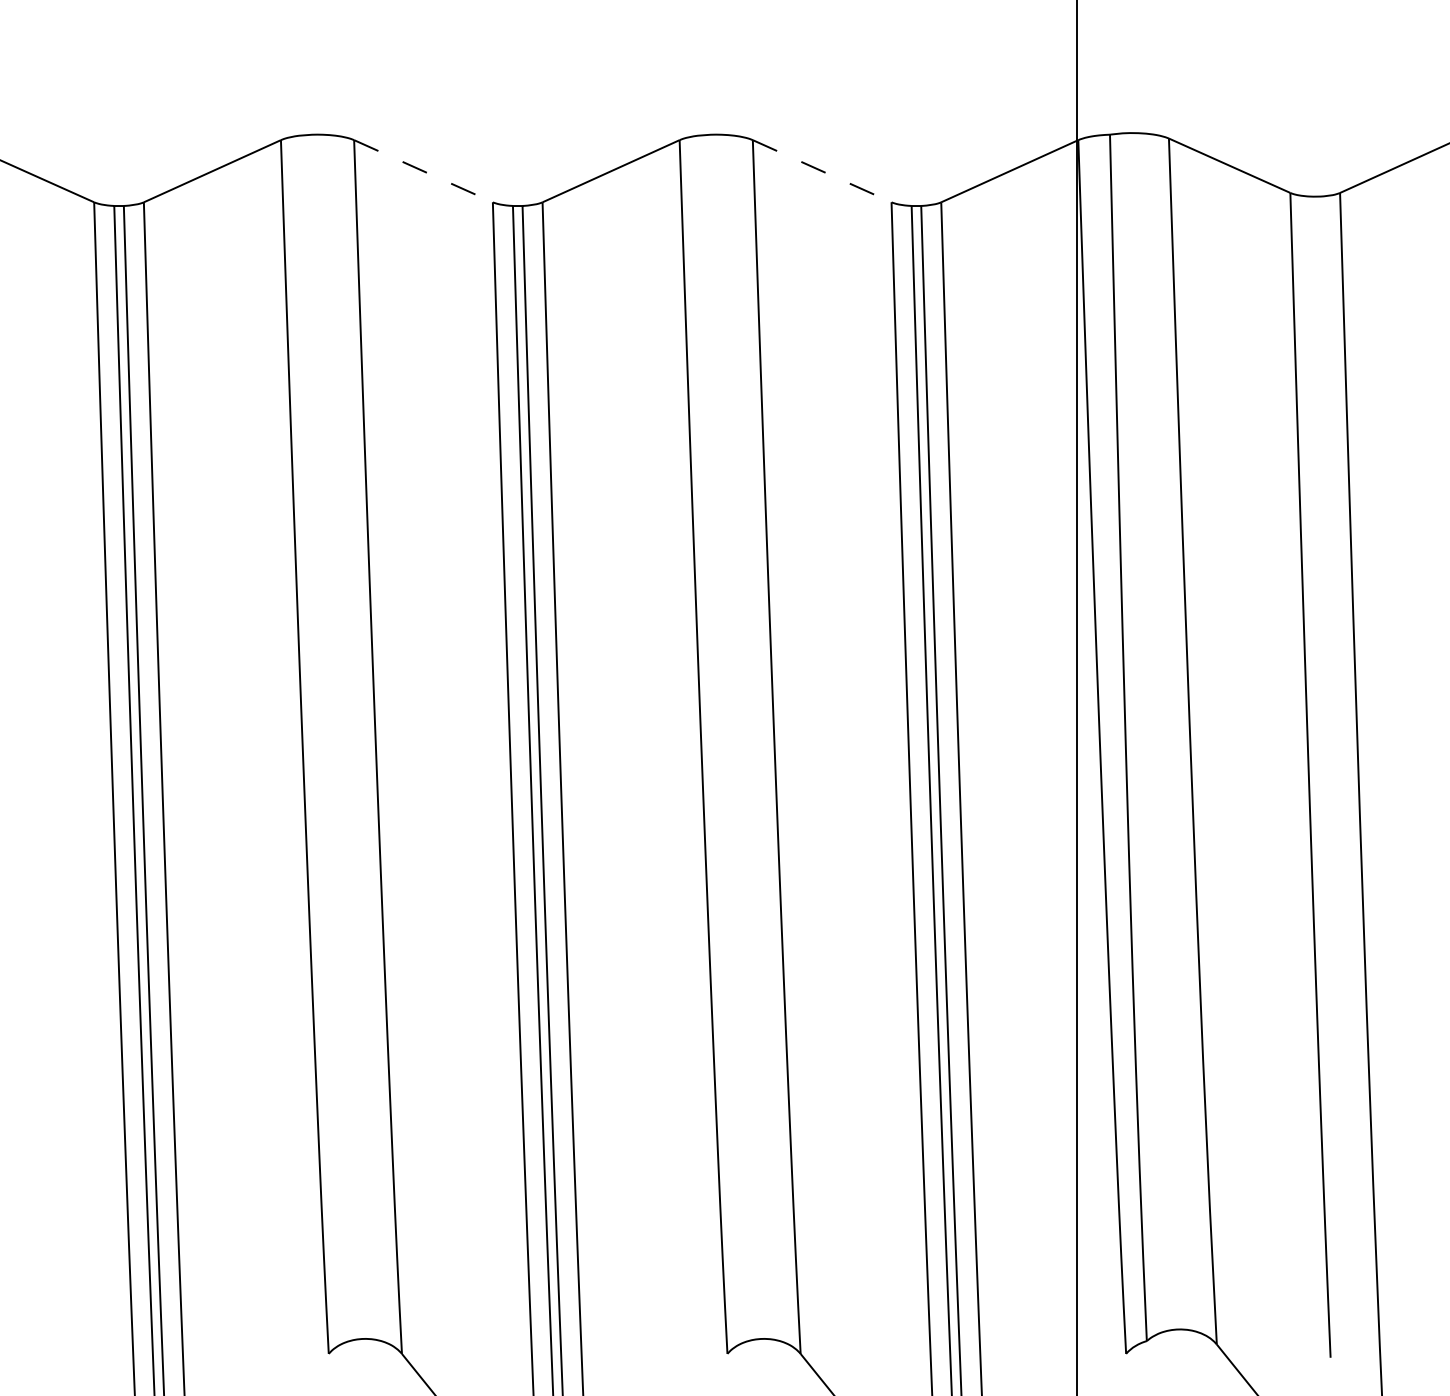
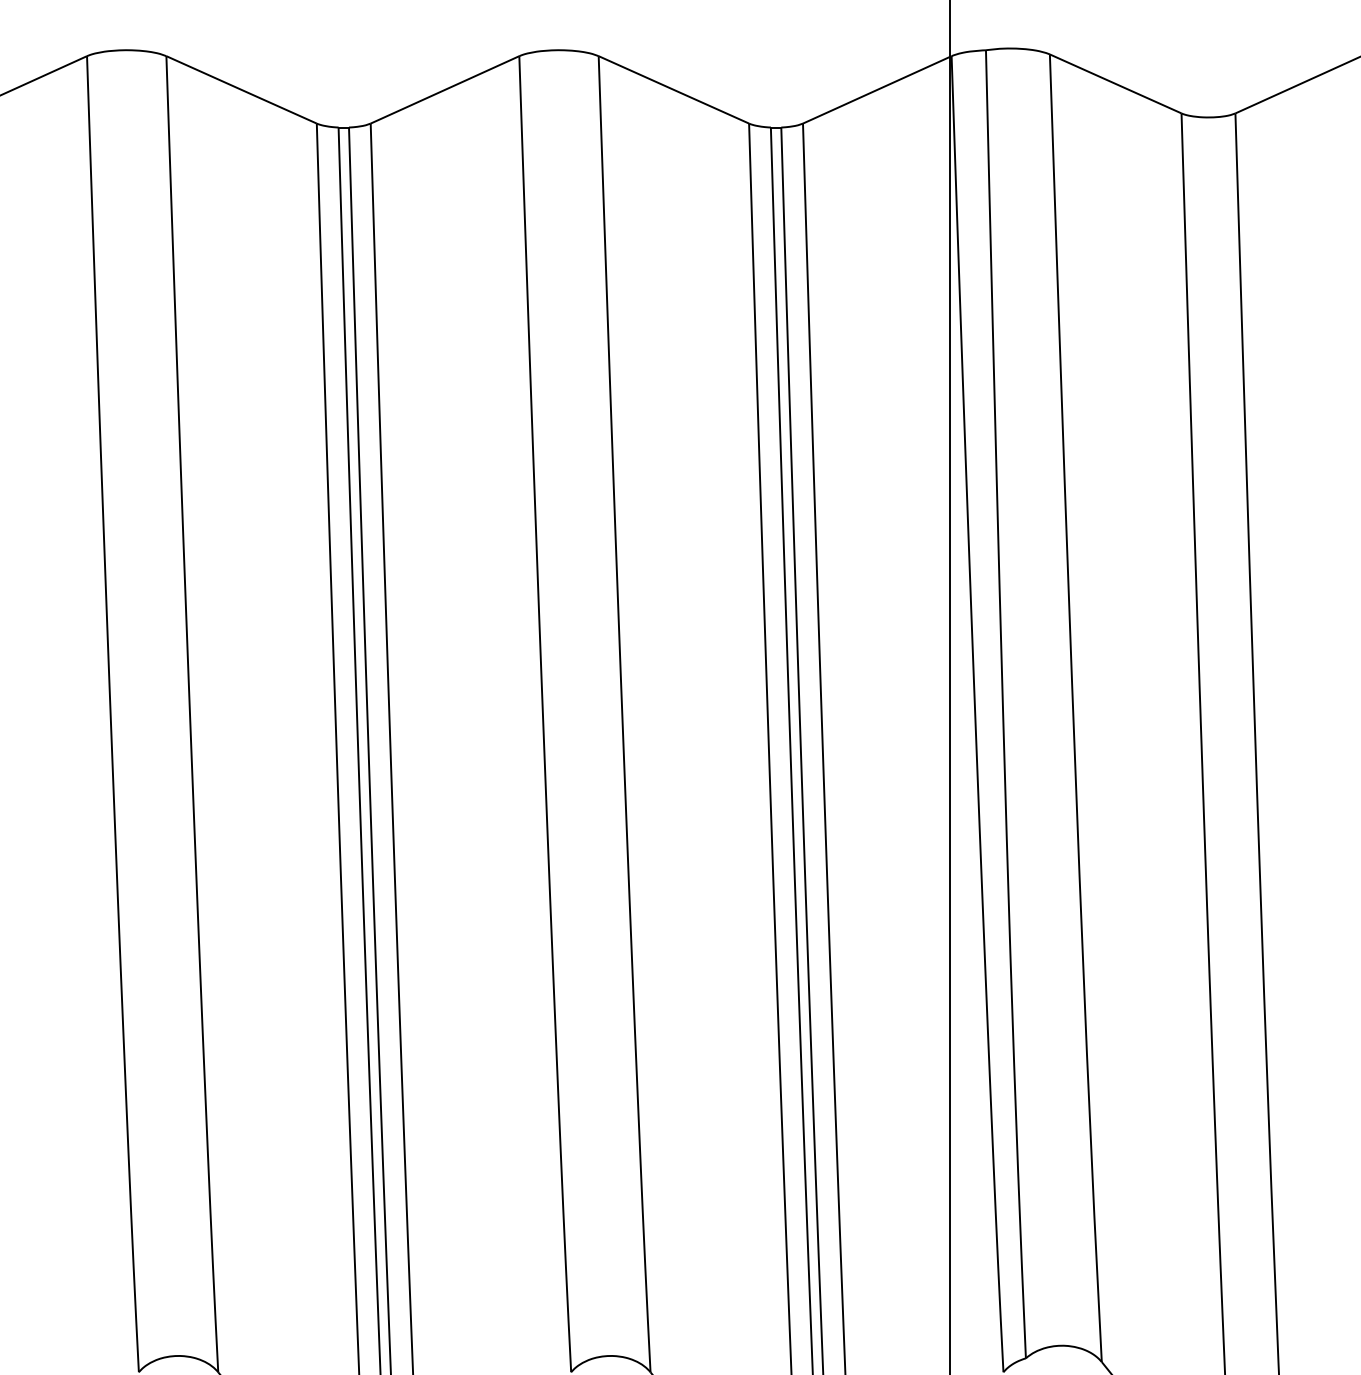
line: (422, 171) -> (240, 90), dashed -> solid
line: (821, 171) -> (673, 90), dashed -> solid

